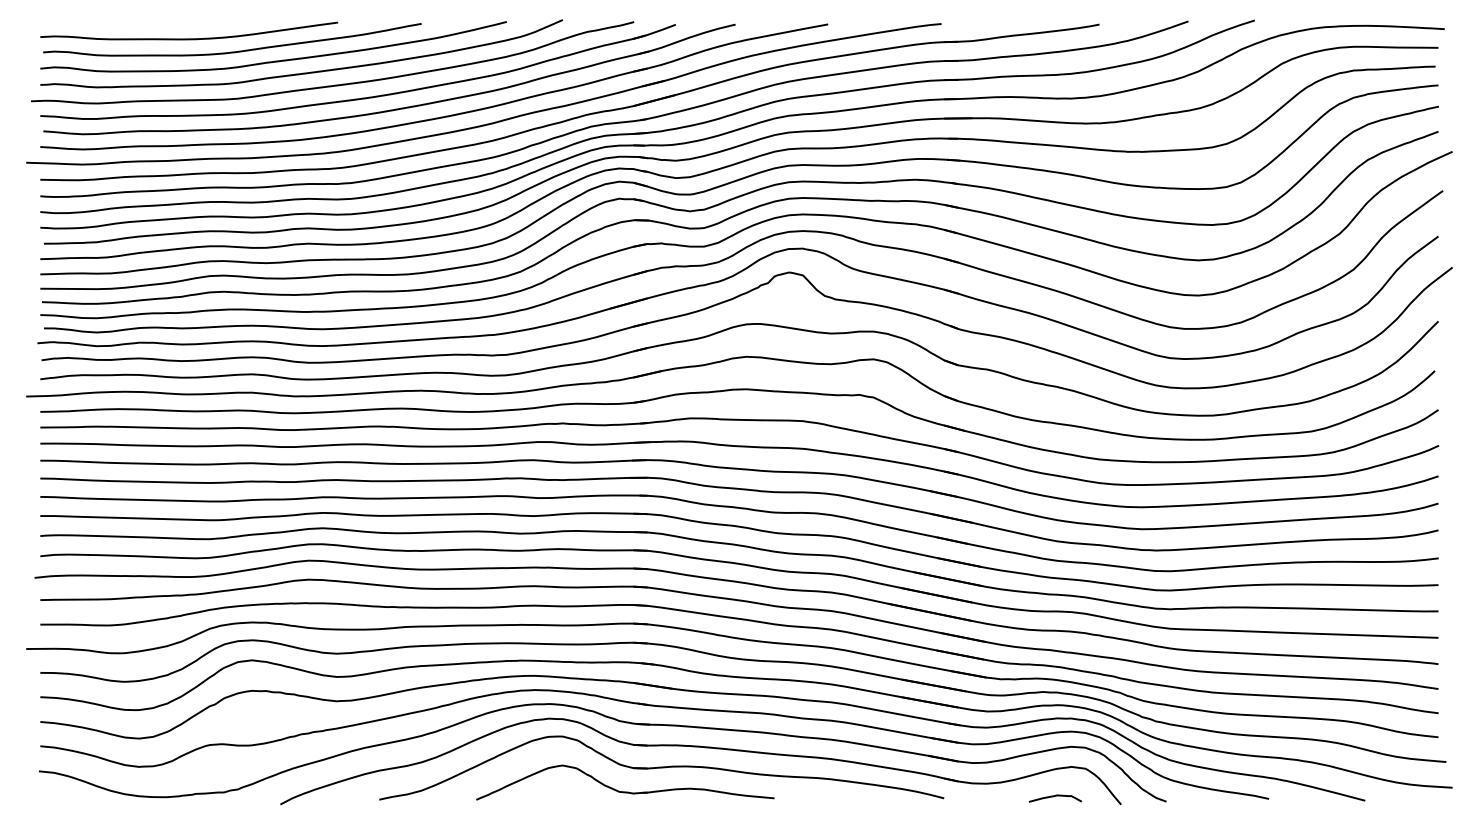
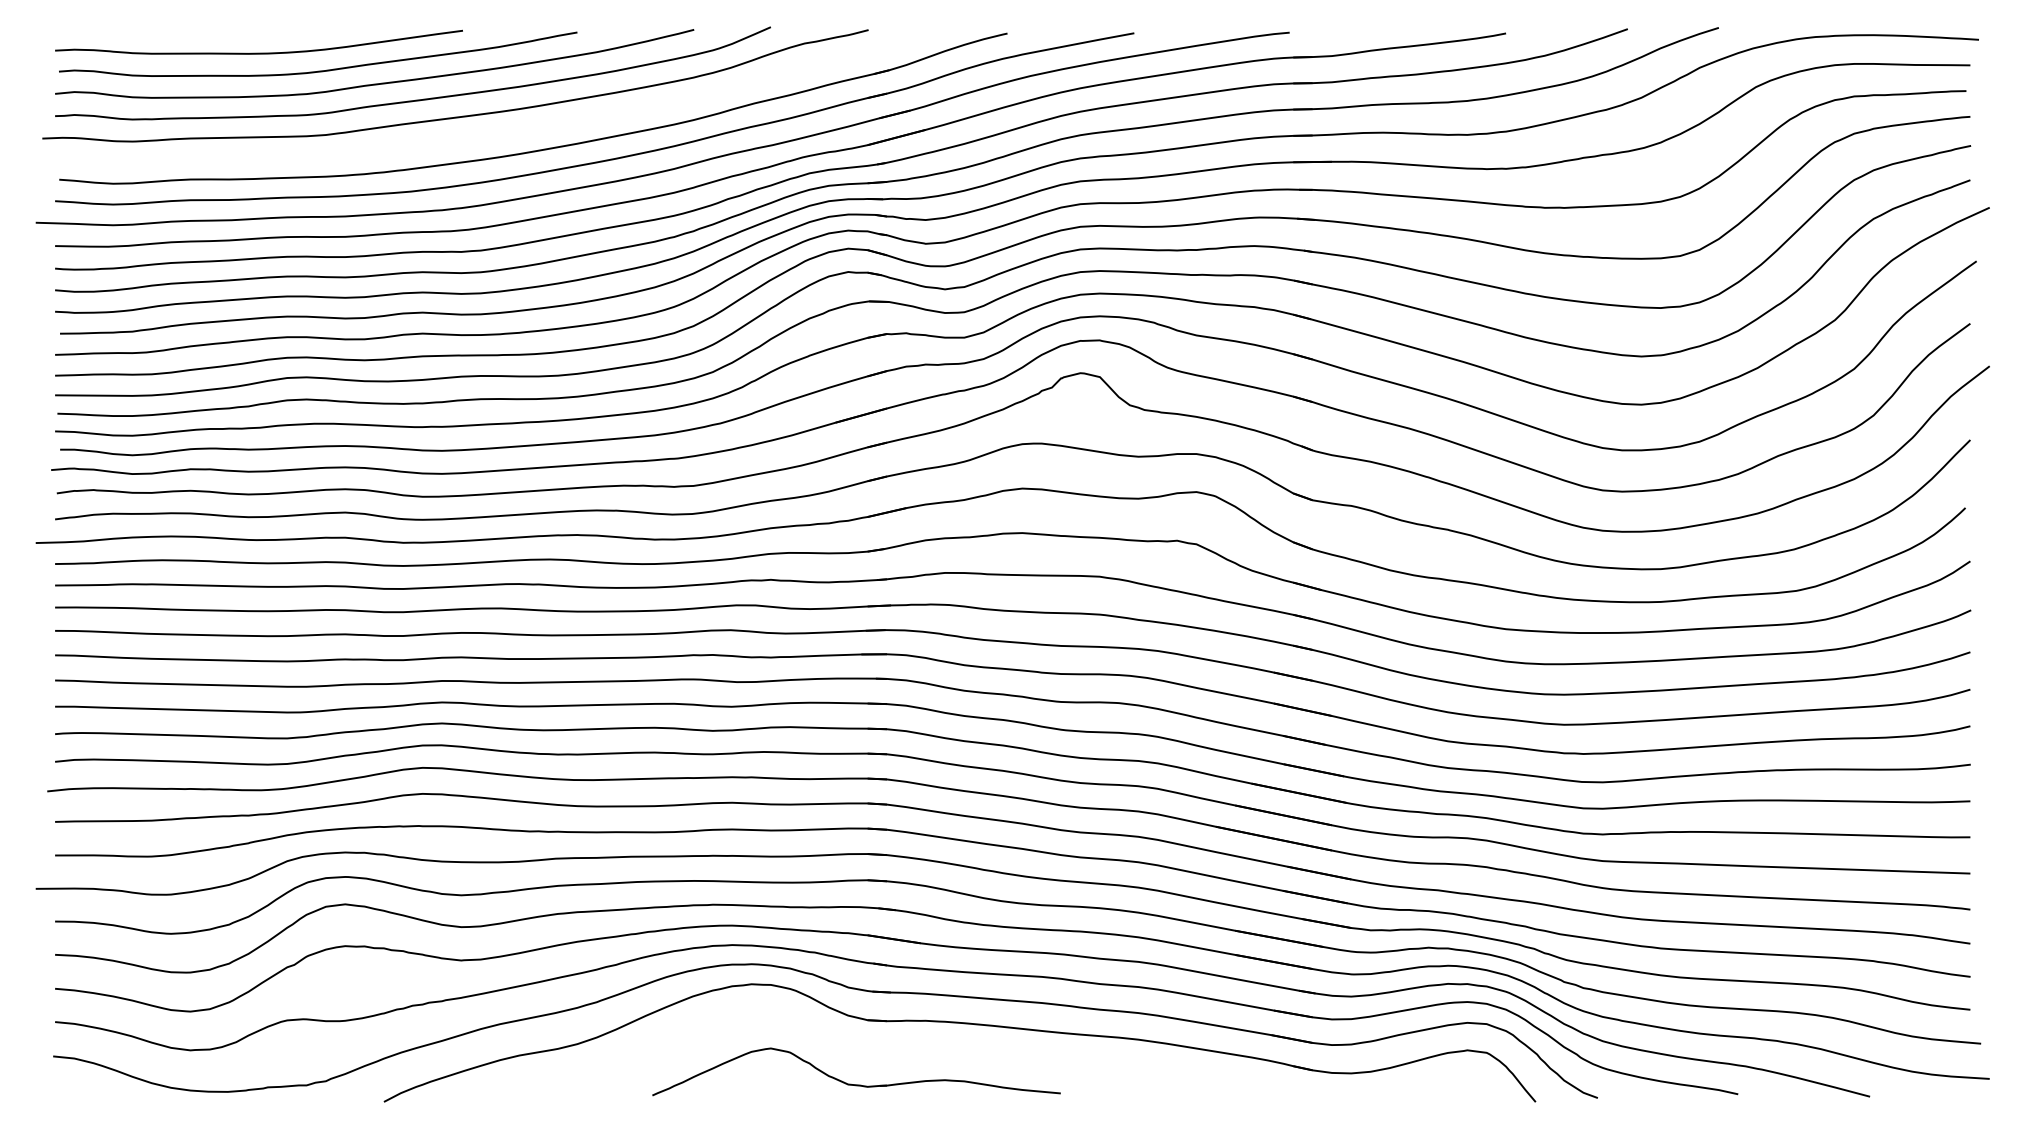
part: (364, 97) -> (498, 133), removed
part: (661, 767) -> (906, 1051), removed
curve: (1054, 796) -> (1444, 1091), removed

